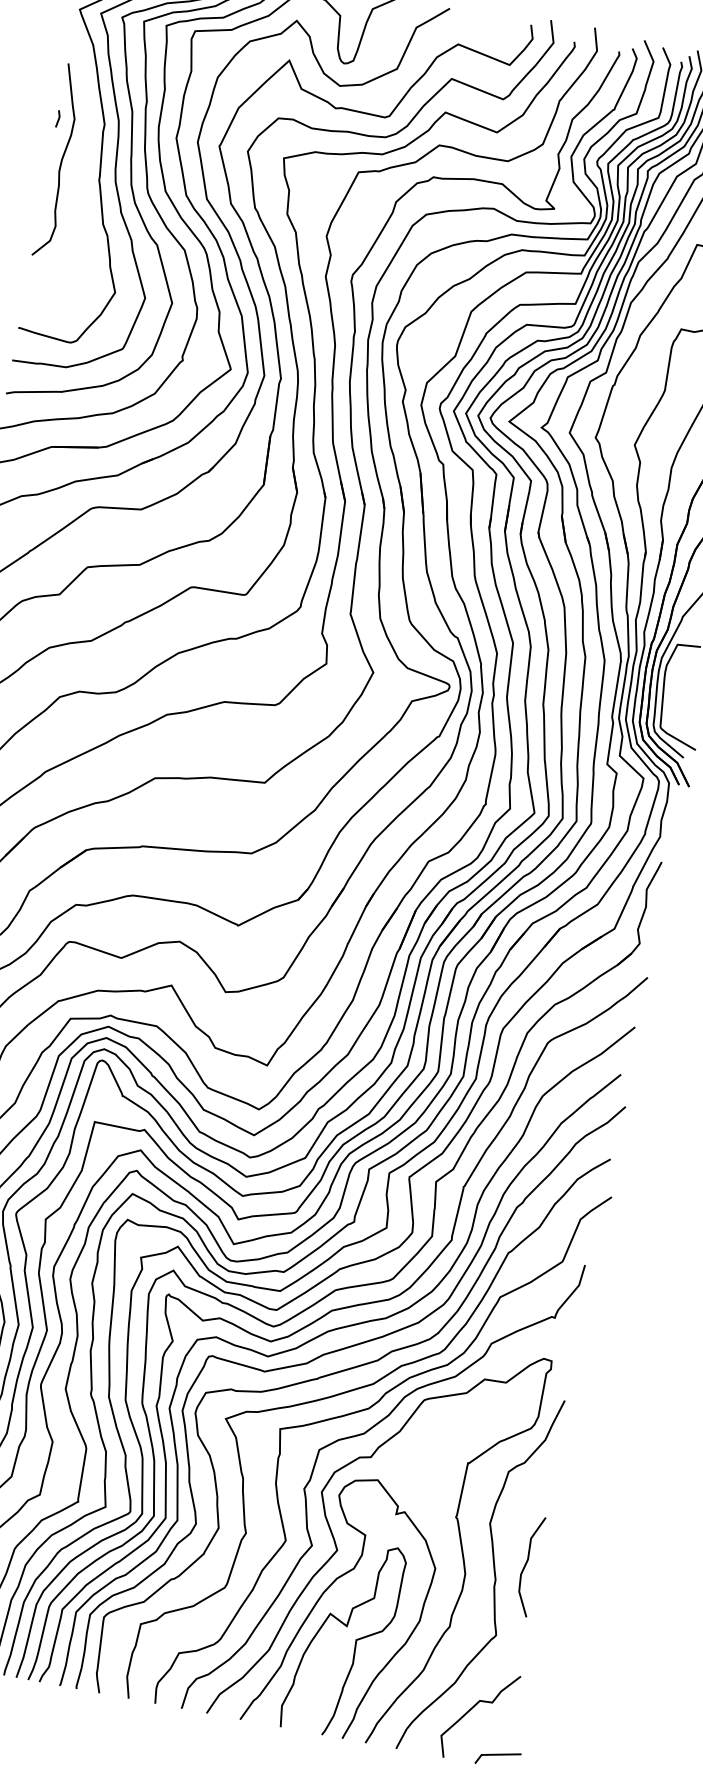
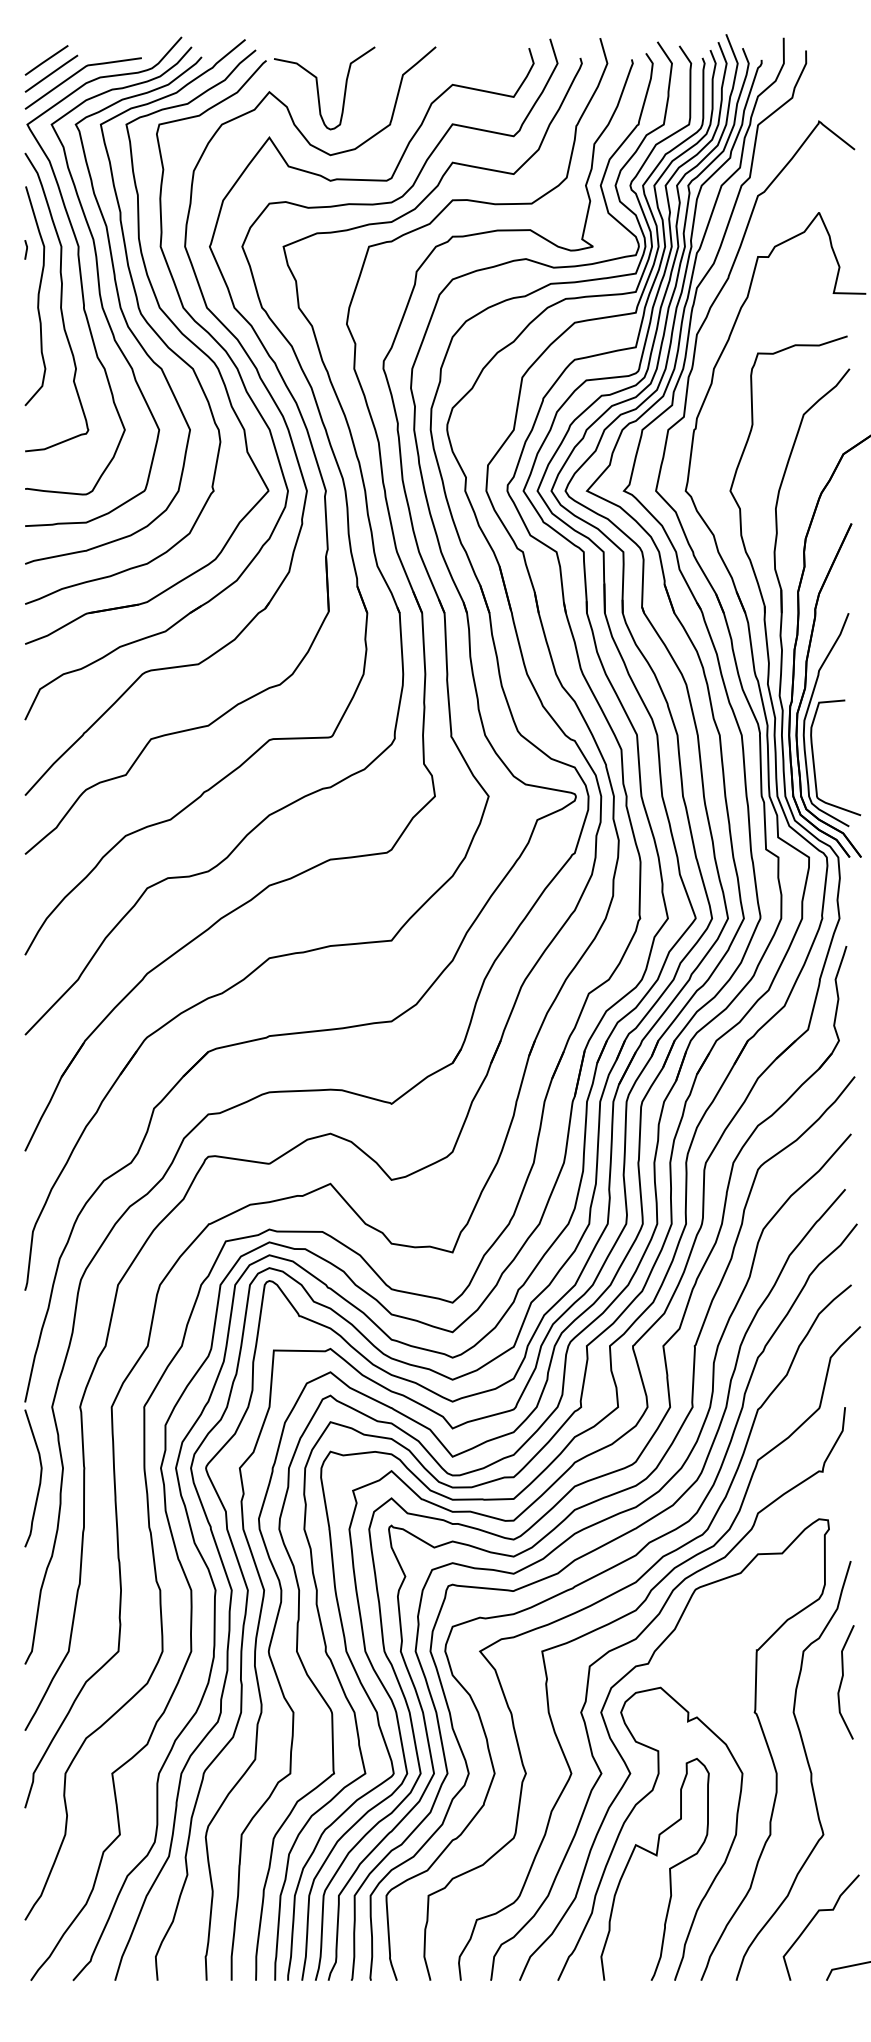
curve: (79, 170) -> (60, 302), added
curve: (526, 1564) -> (842, 1681), moved

